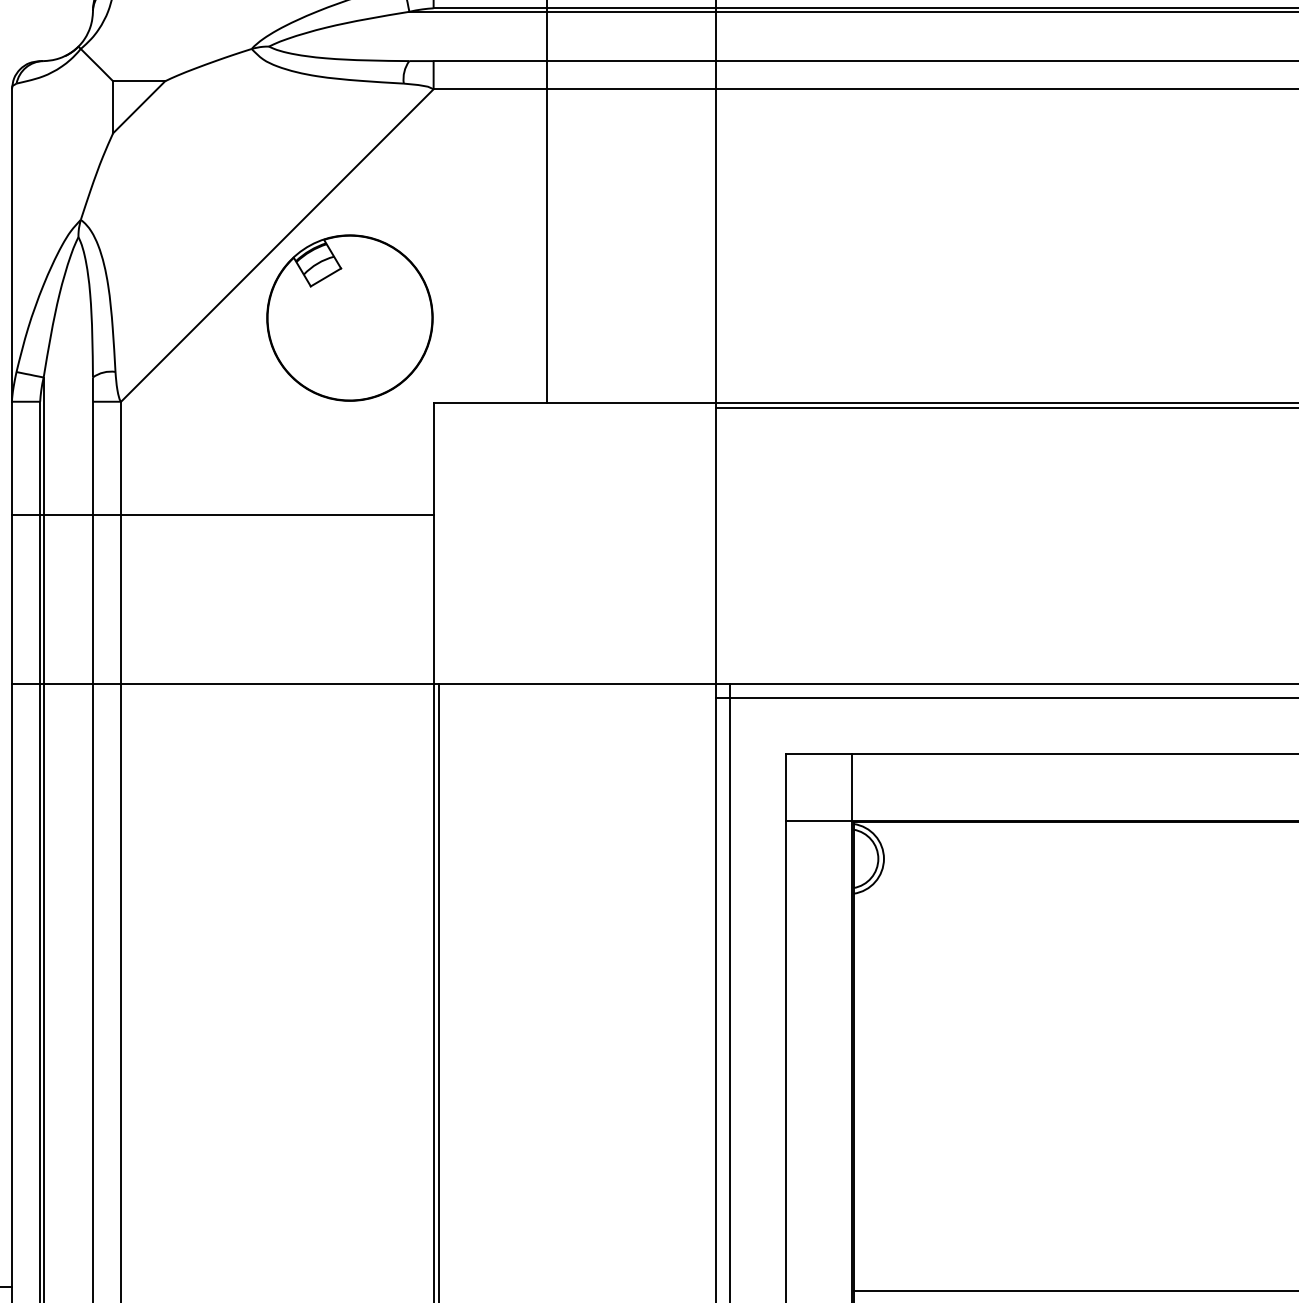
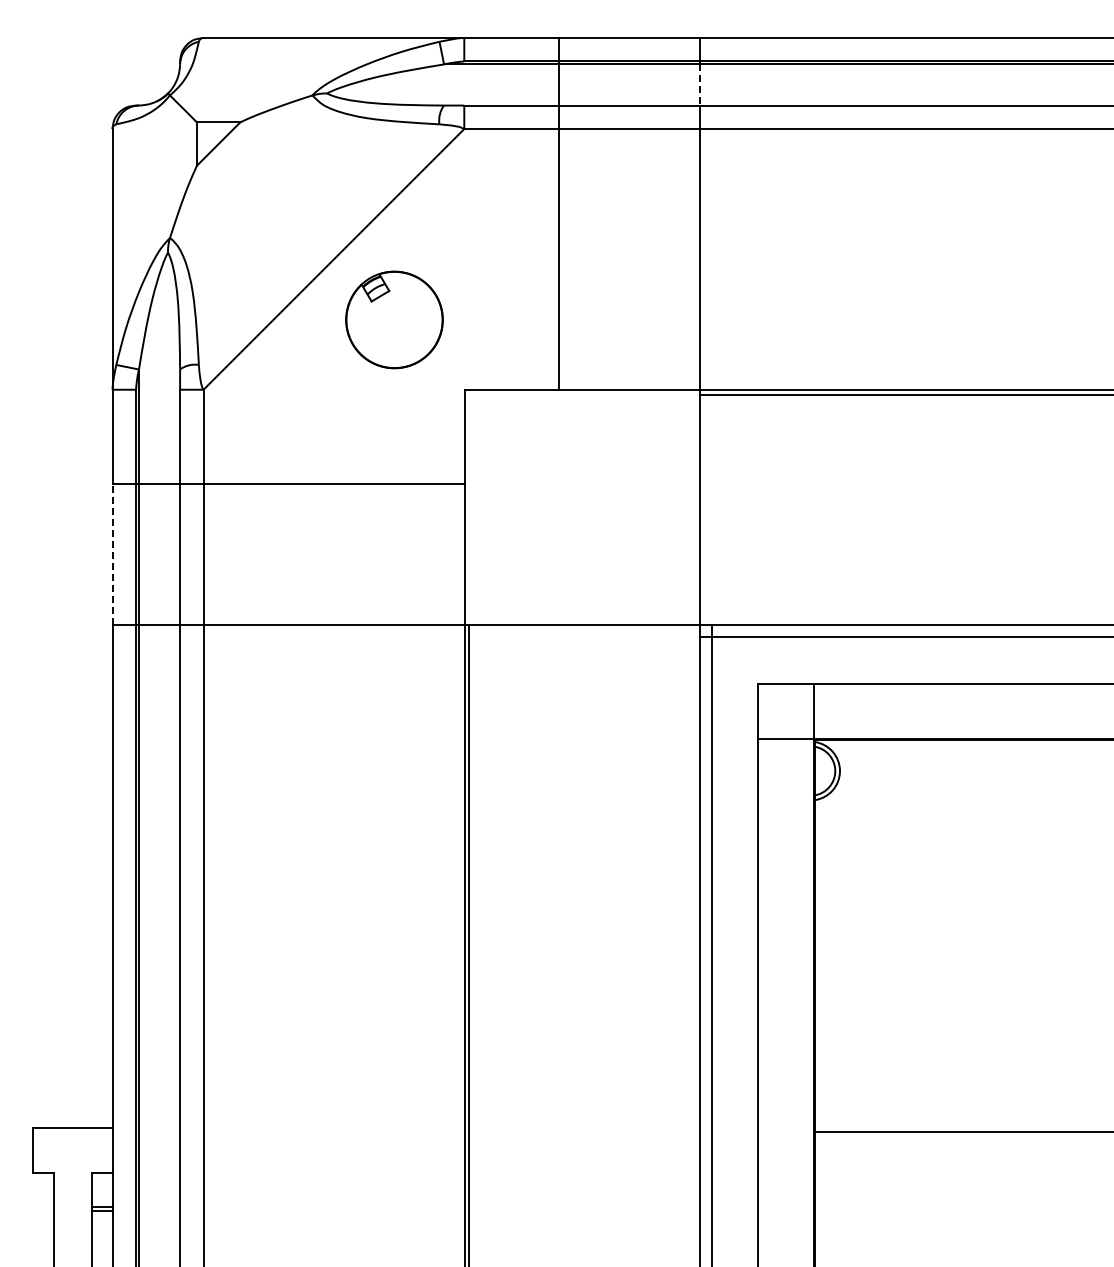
line: (715, 37) -> (699, 85), solid -> dashed
part: (349, 317) -> (394, 319), size x0.7
line: (11, 599) -> (112, 554), solid -> dashed

